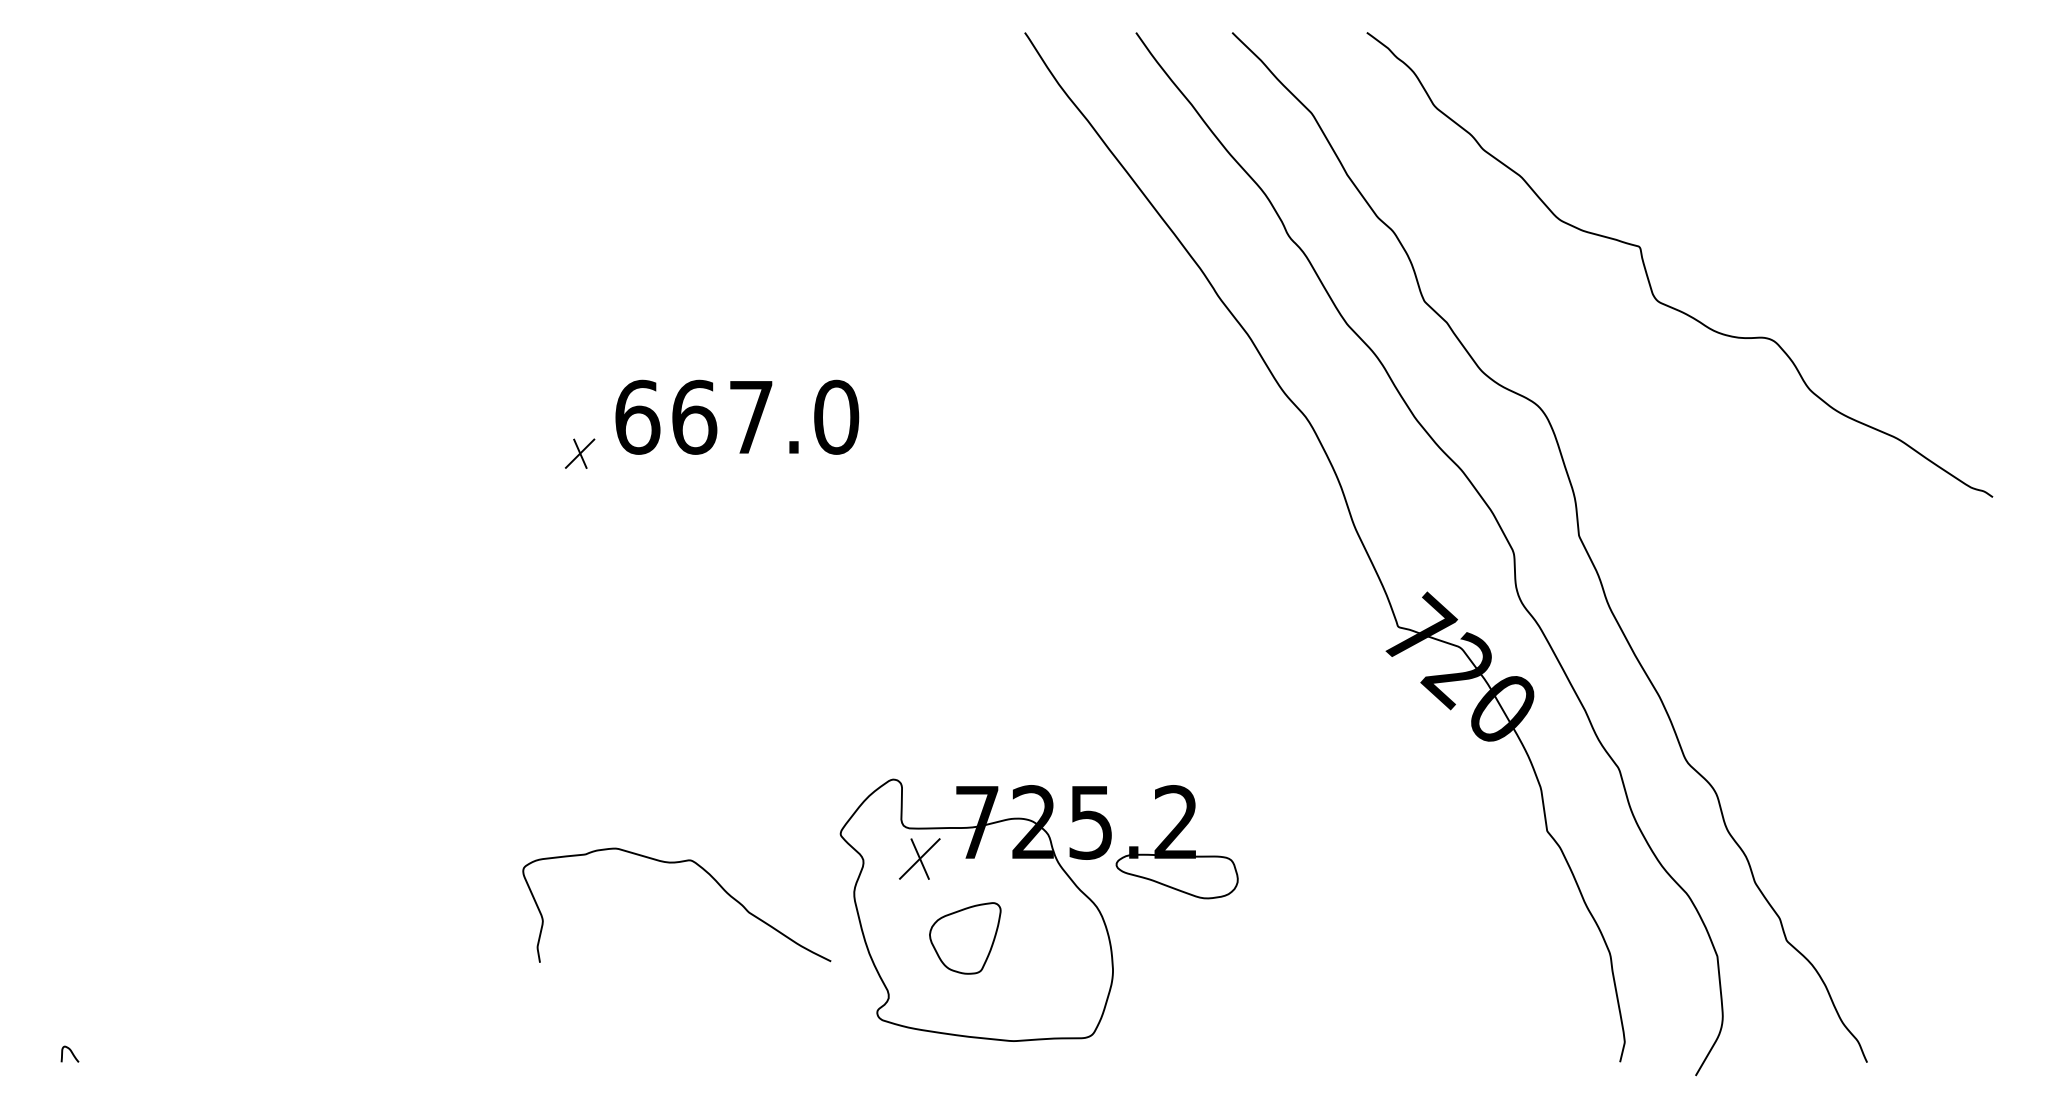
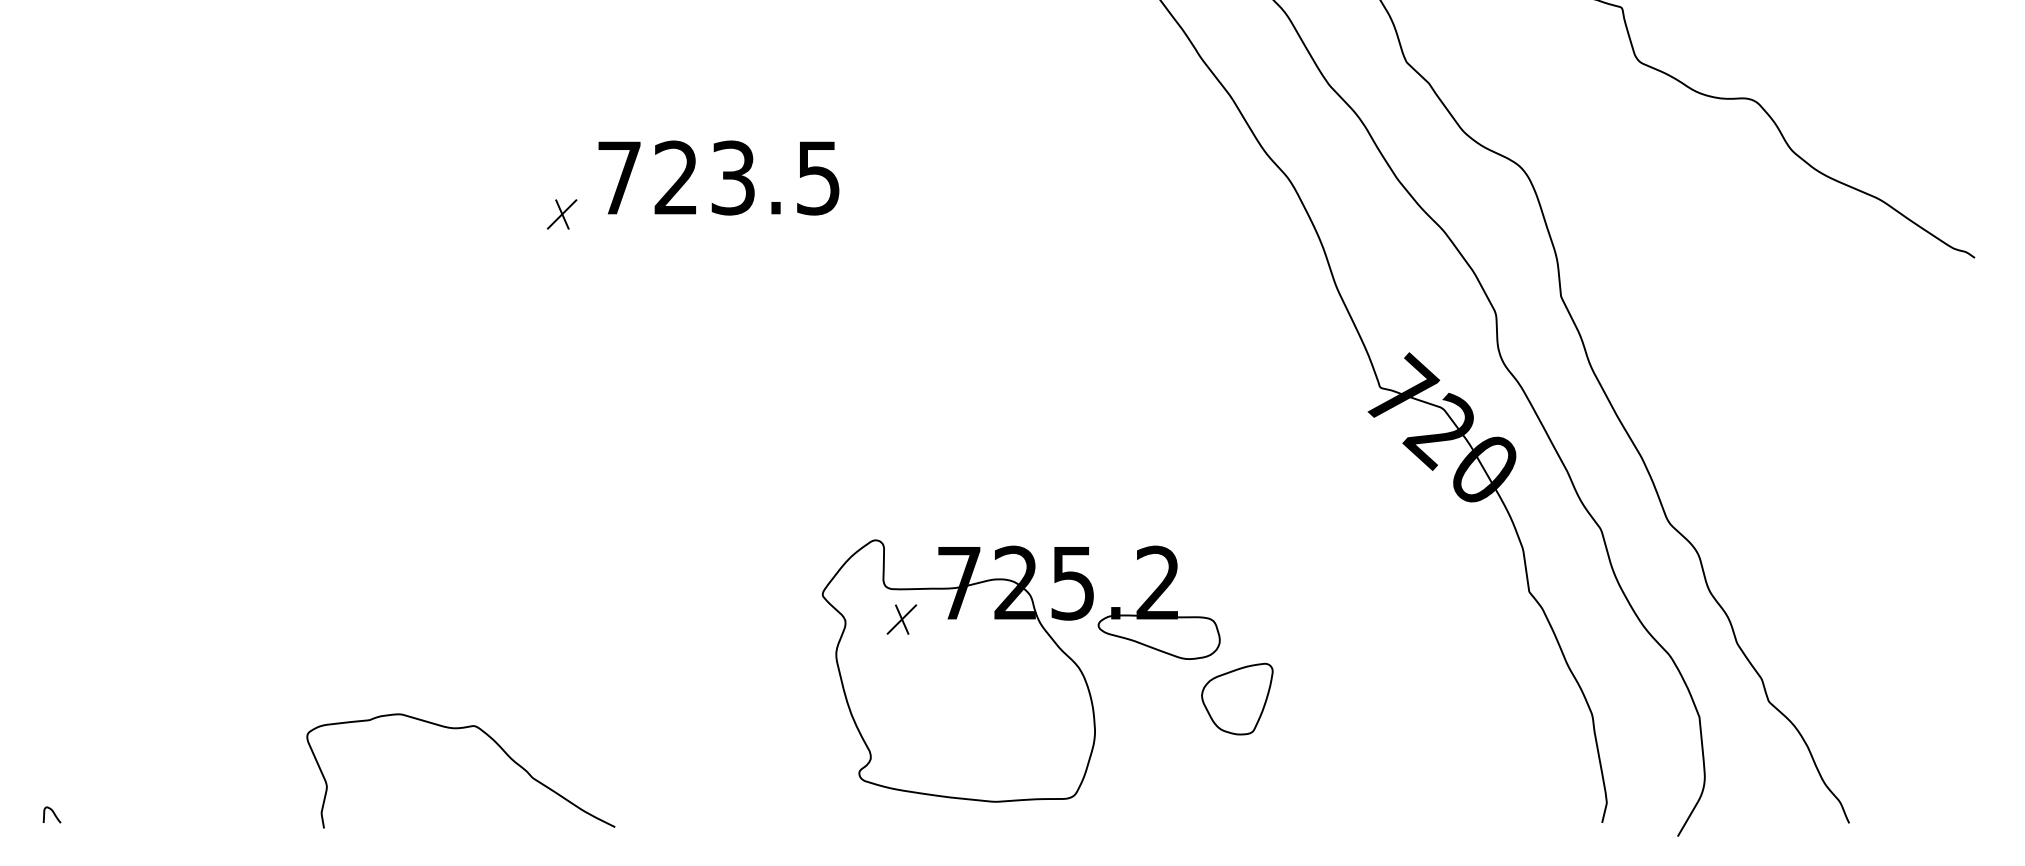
text: (737, 416) -> (719, 177), 667.0 -> 723.5
part: (919, 858) -> (901, 619), size x0.71
curve: (676, 863) -> (460, 729), moved
part: (965, 938) -> (1237, 699), moved

